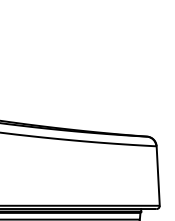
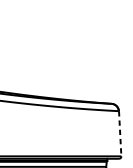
line: (158, 176) -> (120, 134), solid -> dashed

